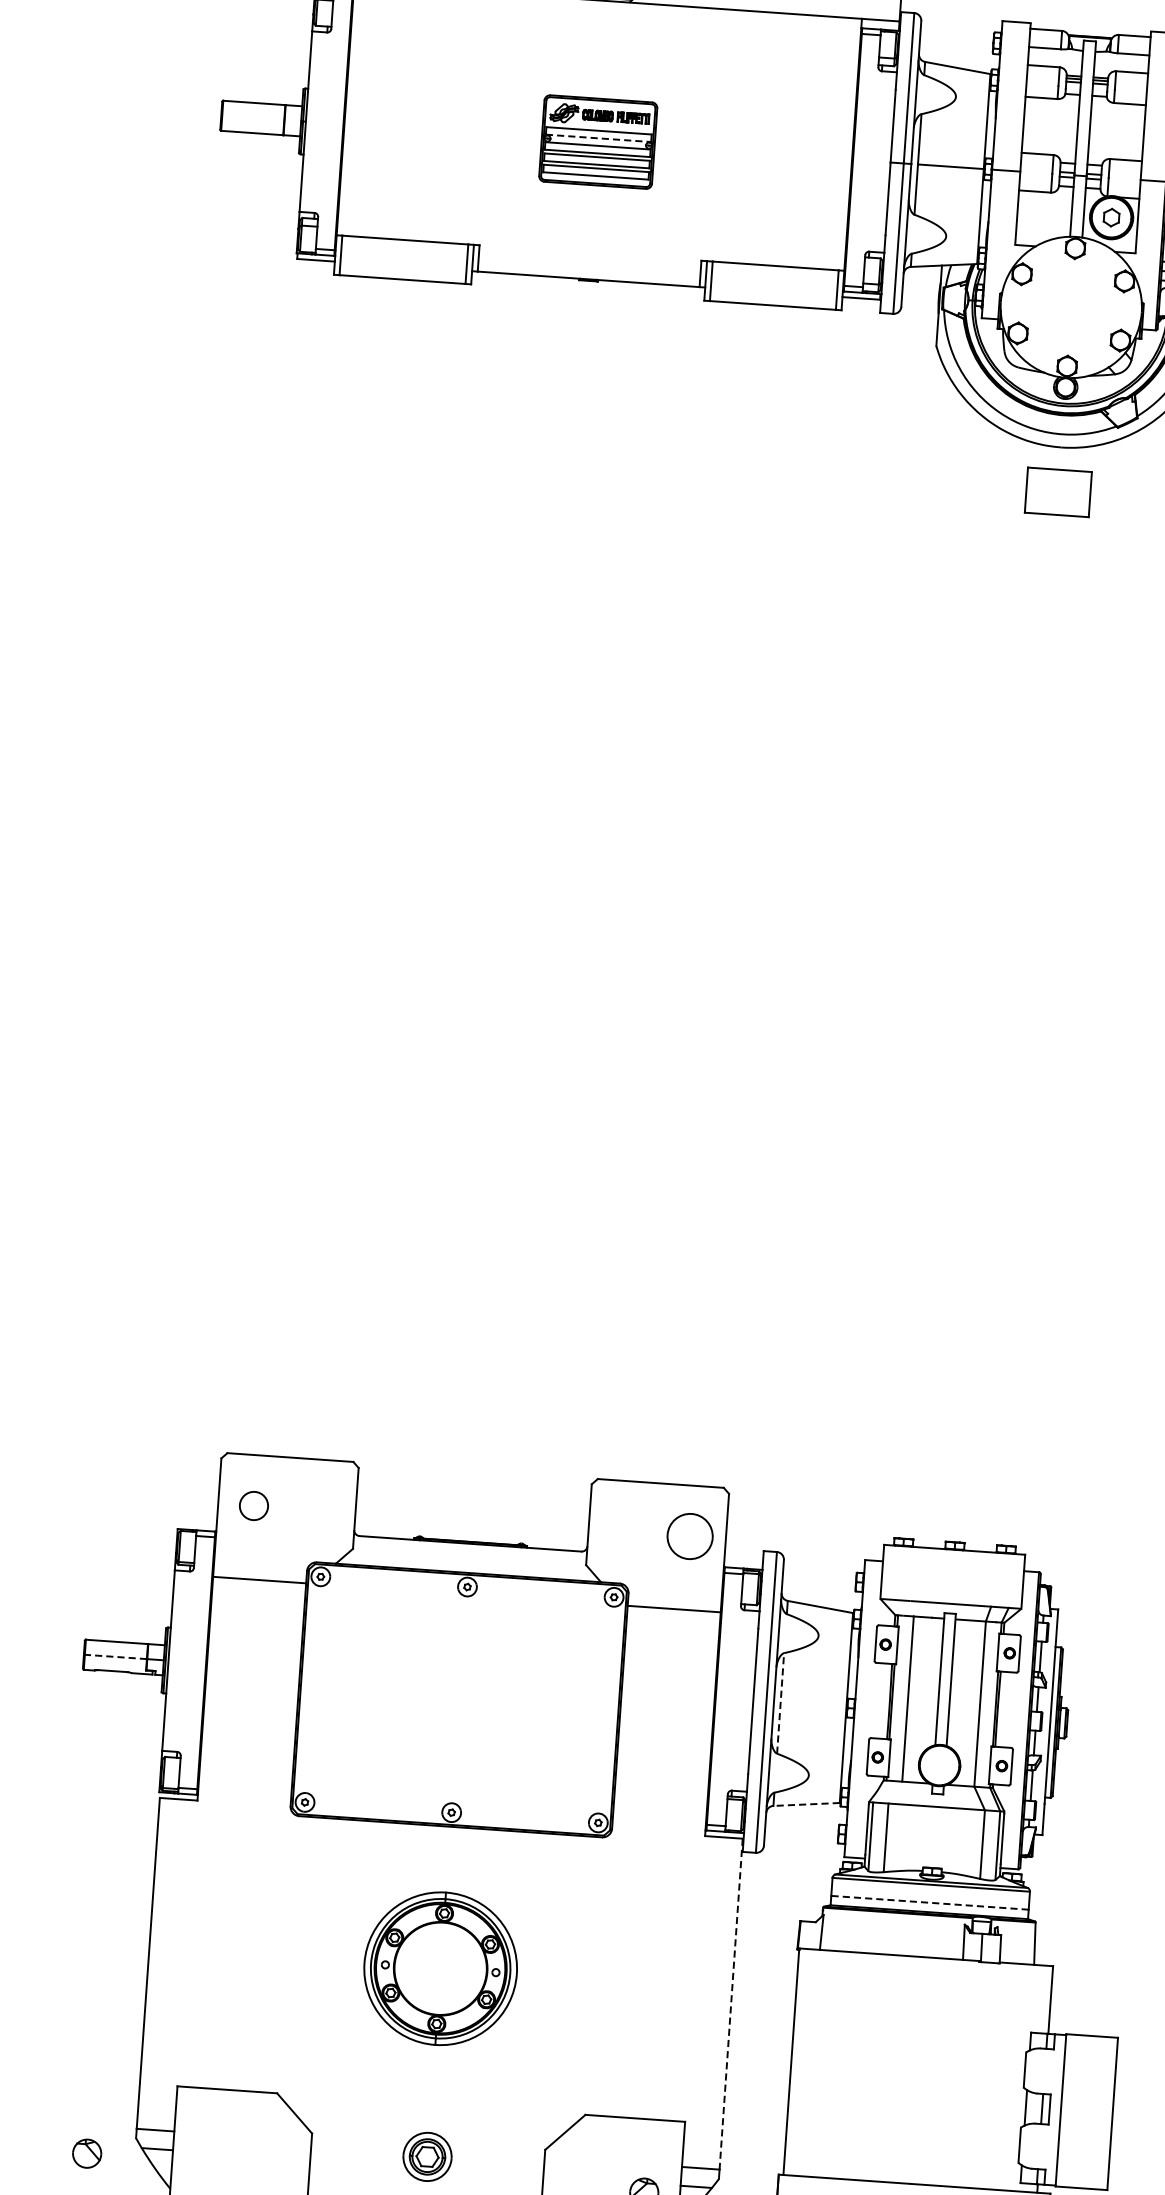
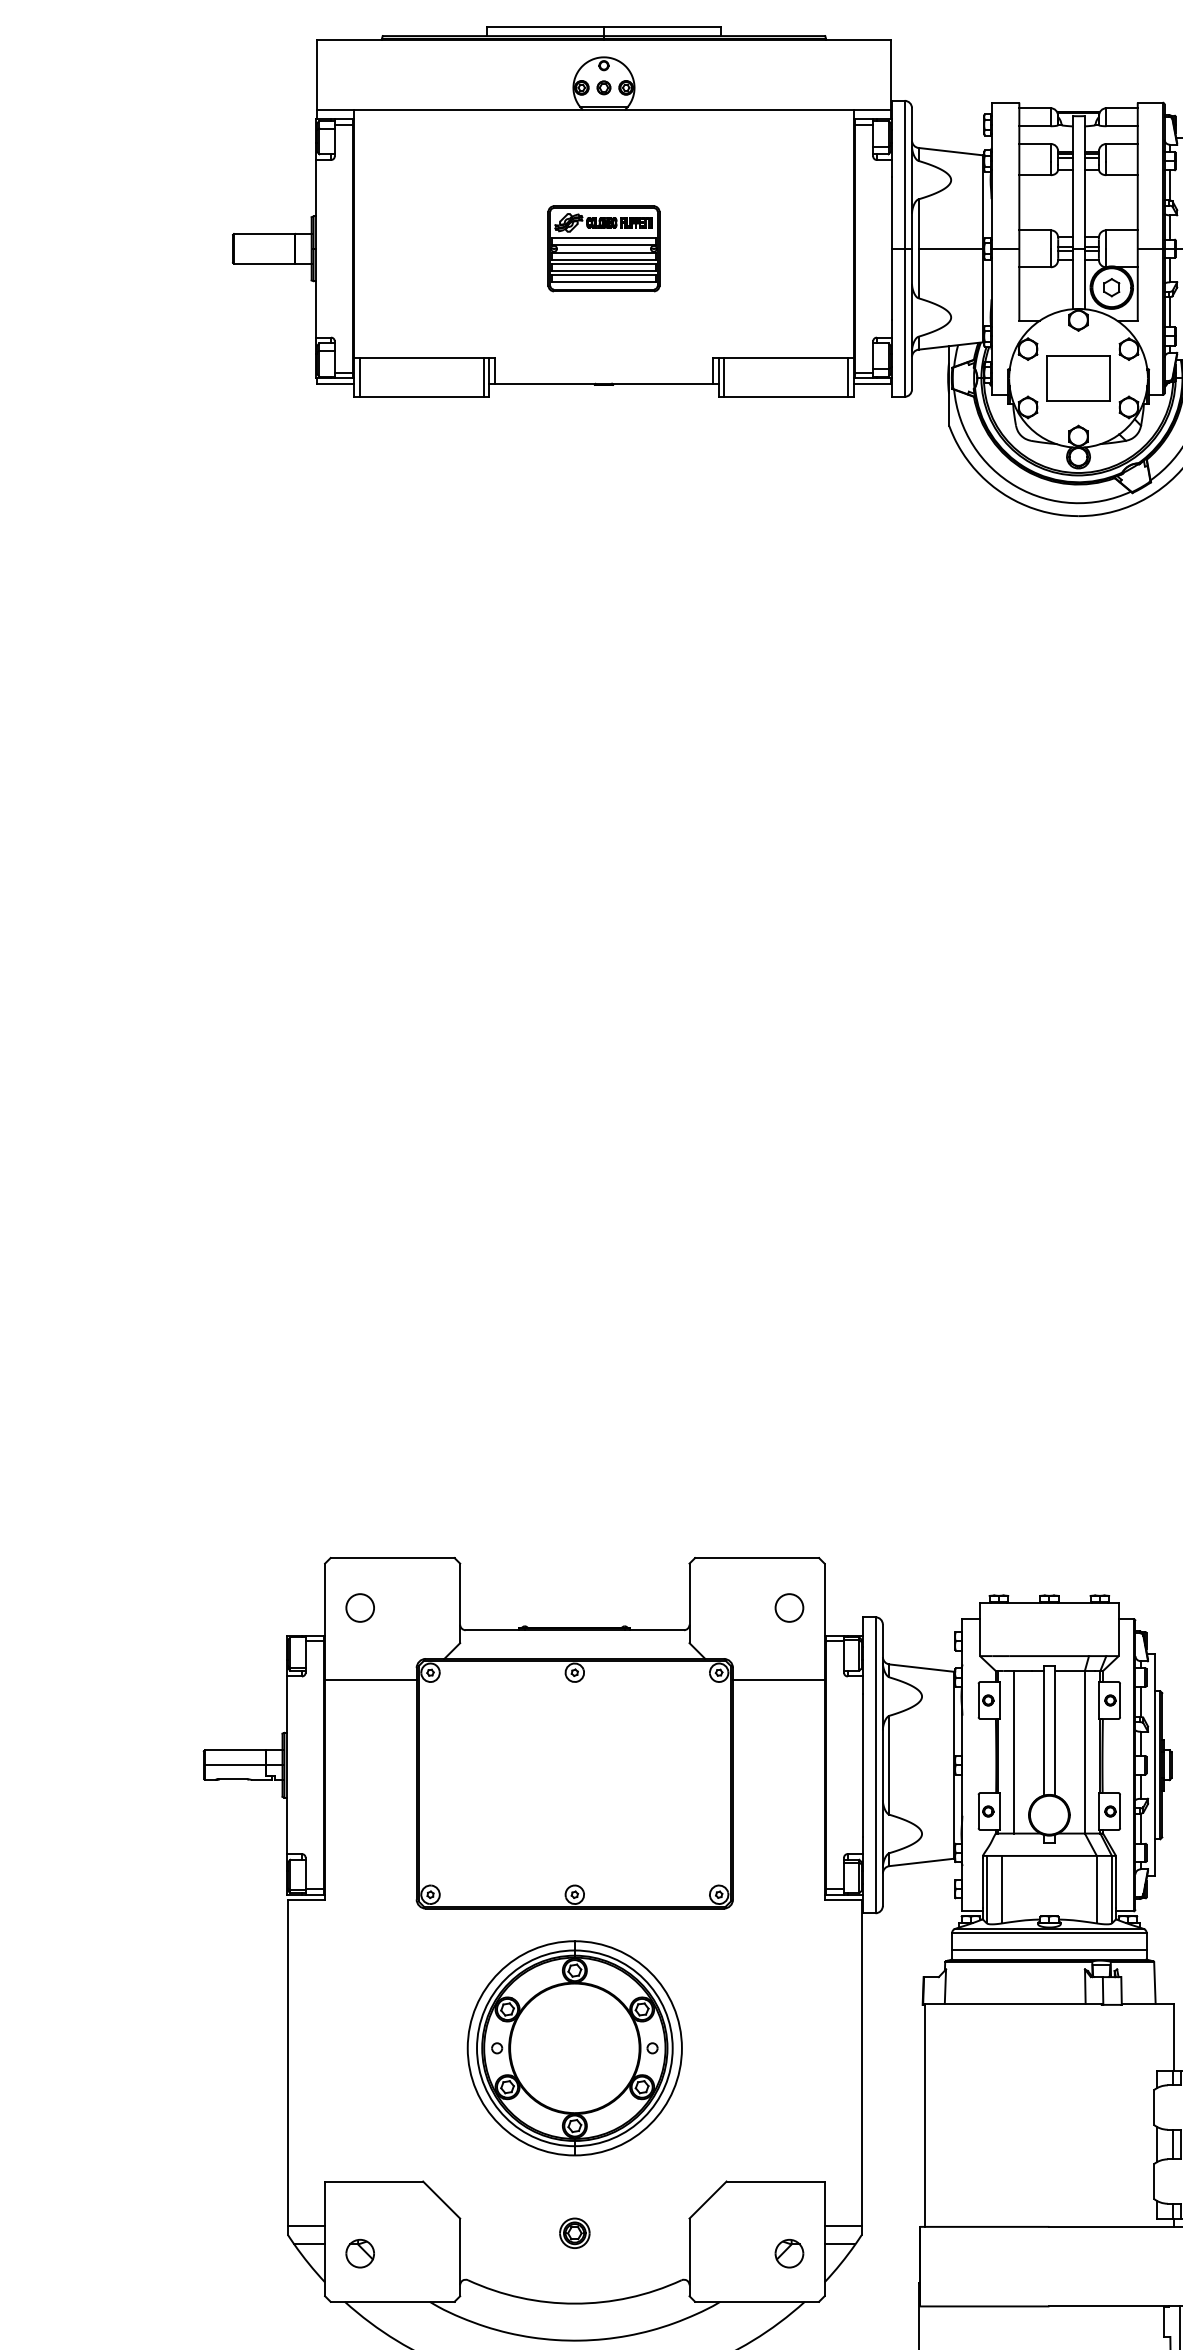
line: (598, 138) -> (603, 245), dashed -> solid
part: (1058, 492) -> (1078, 378), moved
part: (690, 1535) -> (789, 1607), size x0.62
line: (116, 1657) -> (235, 1765), dashed -> solid
line: (780, 1702) -> (889, 1764), dashed -> solid
line: (806, 1804) -> (921, 1862), dashed -> solid
line: (929, 1902) -> (1048, 1950), dashed -> solid
part: (440, 1968) -> (574, 2048), size x1.43
line: (731, 2004) -> (861, 2063), dashed -> solid
part: (86, 2153) -> (359, 2253), moved
part: (427, 2155) -> (574, 2232), size x0.62

